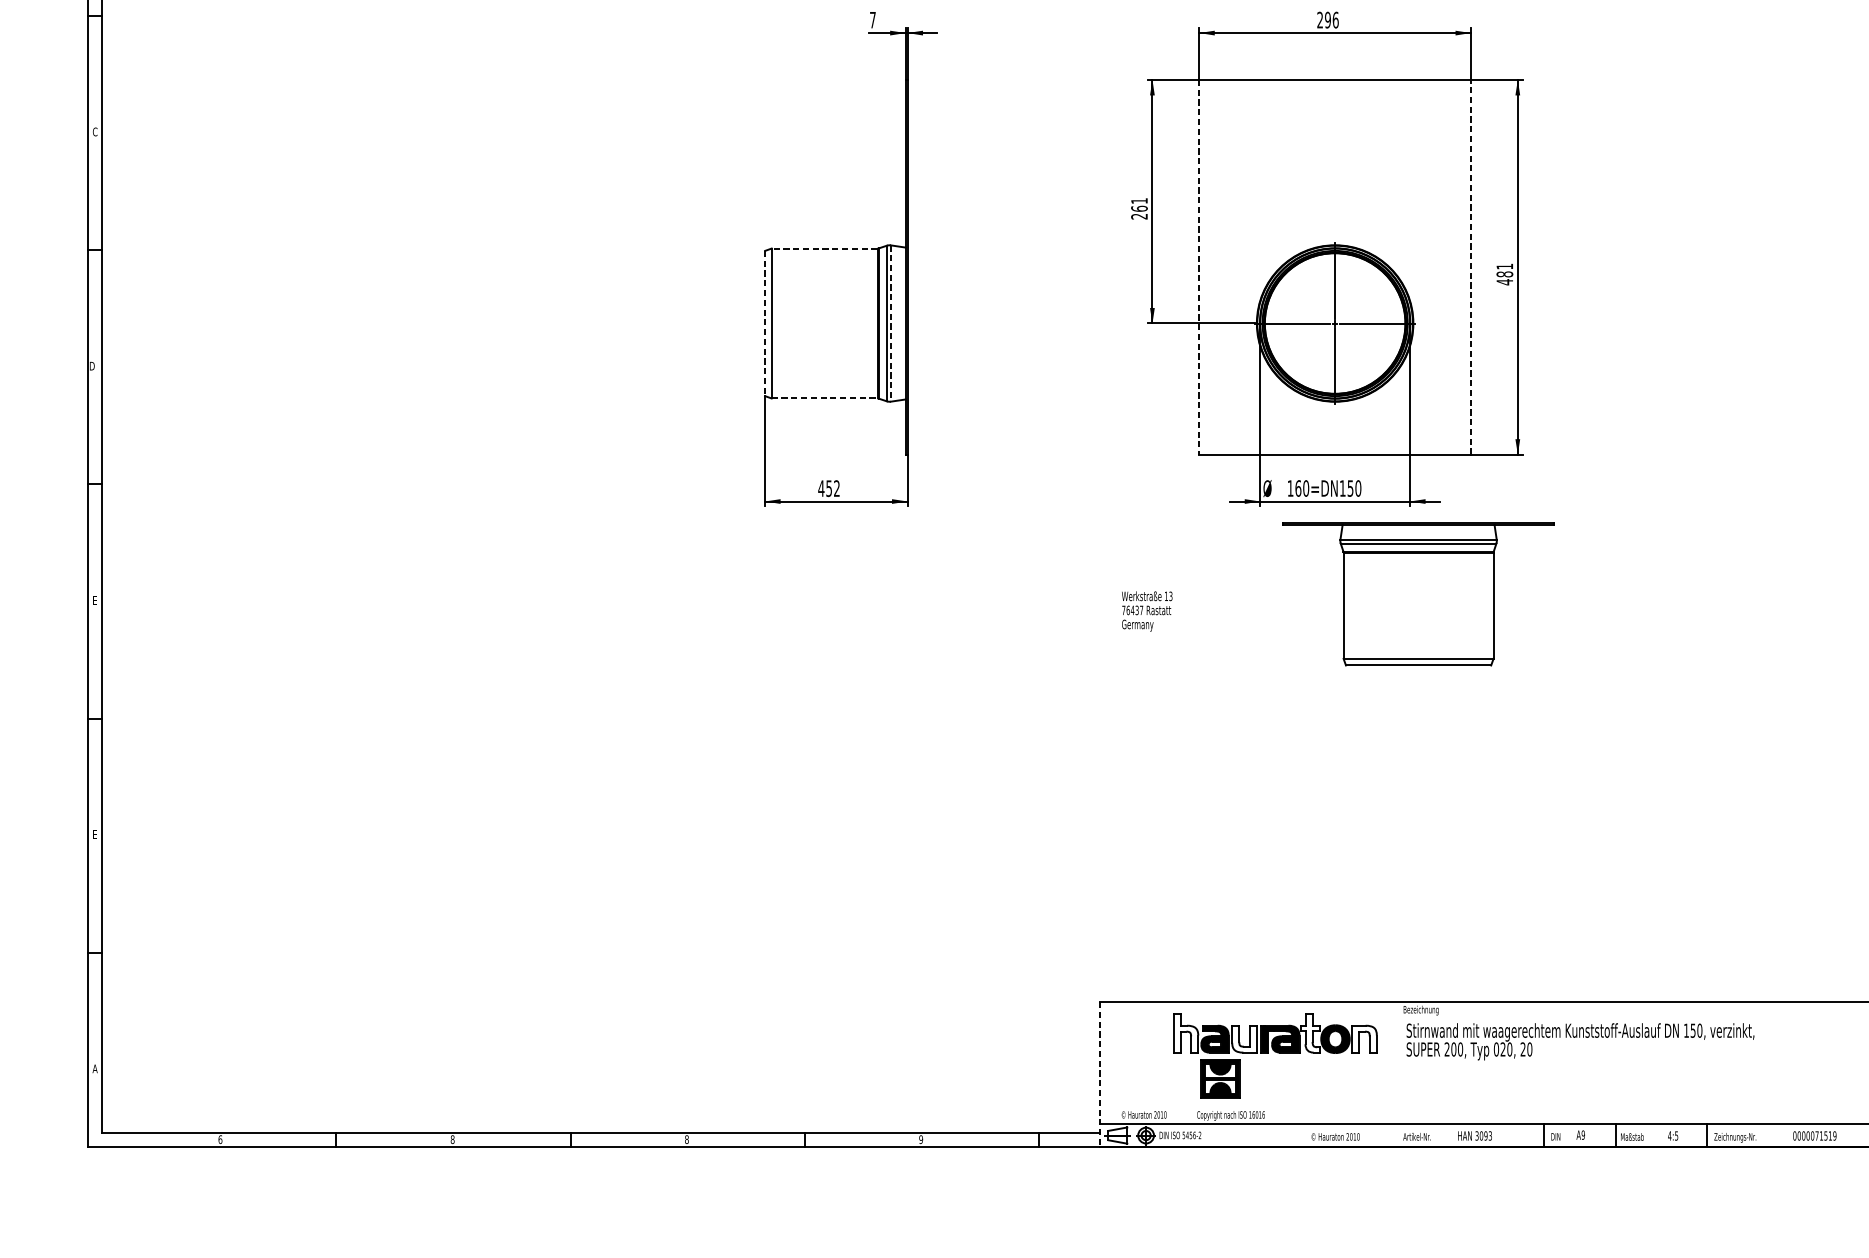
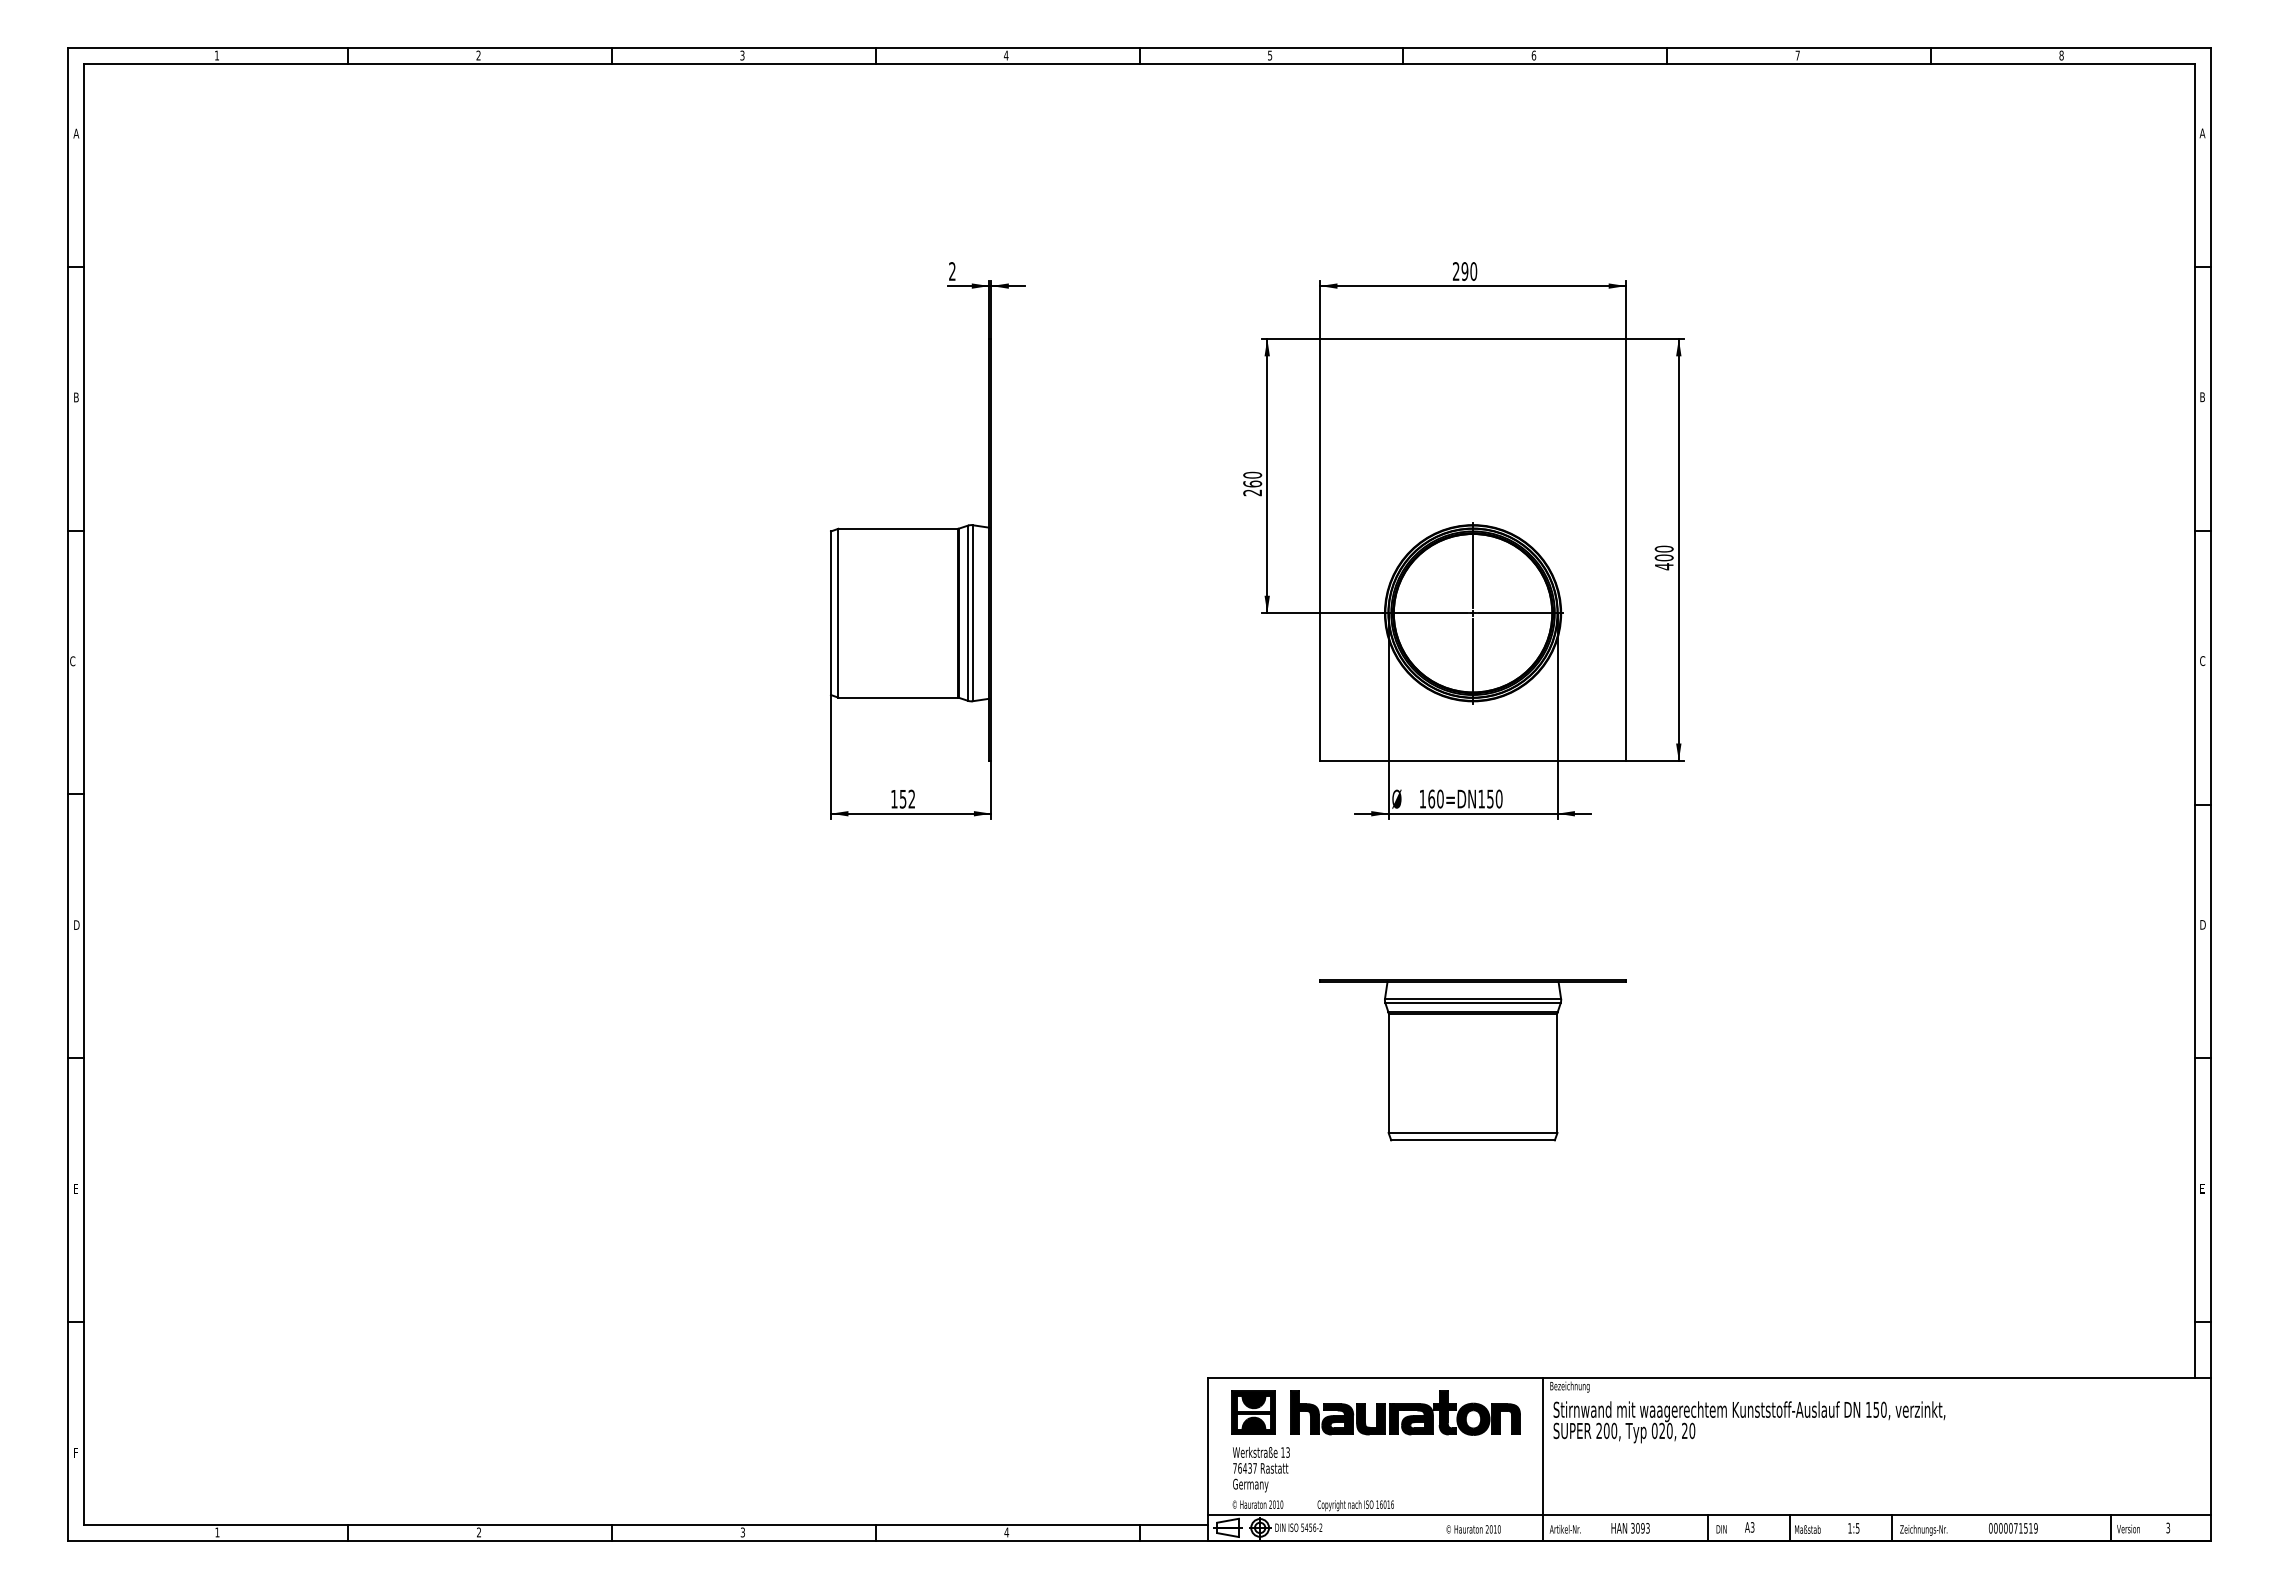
text: (872, 20) -> (952, 271), 7 -> 2
text: (1335, 20) -> (1473, 271), 296 -> 290
text: (94, 132) -> (75, 397), C -> B
text: (1139, 200) -> (1252, 474), 261 -> 260
line: (824, 248) -> (897, 528), dashed -> solid
line: (1471, 266) -> (1626, 549), dashed -> solid
line: (1199, 267) -> (1320, 550), dashed -> solid
text: (1504, 270) -> (1663, 553), 481 -> 400
line: (764, 323) -> (830, 613), dashed -> solid
line: (890, 323) -> (972, 613), dashed -> solid
text: (91, 366) -> (72, 661), D -> C
line: (824, 398) -> (897, 697), dashed -> solid
text: (820, 488) -> (893, 799), 452 -> 152
part: (1418, 594) -> (1472, 1060), moved
text: (95, 599) -> (76, 924), E -> D
text: (1147, 611) -> (1261, 1469), moved
fill: (1185, 1033) -> (1304, 1412), added
fill: (1310, 1033) -> (1445, 1412), added
fill: (1244, 1039) -> (1370, 1419), added
fill: (1364, 1039) -> (1506, 1419), added
text: (95, 1068) -> (76, 1452), A -> F
line: (1100, 1074) -> (1208, 1459), dashed -> solid
line: (1397, 1074) -> (1543, 1459), added
part: (1220, 1078) -> (1253, 1412), moved
text: (1583, 1135) -> (1752, 1527), A9 -> A3
text: (1670, 1136) -> (1850, 1528), 4:5 -> 1:5
text: (220, 1139) -> (217, 1532), 6 -> 1
text: (452, 1139) -> (478, 1532), 8 -> 2
text: (686, 1139) -> (742, 1532), 8 -> 3
text: (920, 1139) -> (1006, 1532), 9 -> 4

